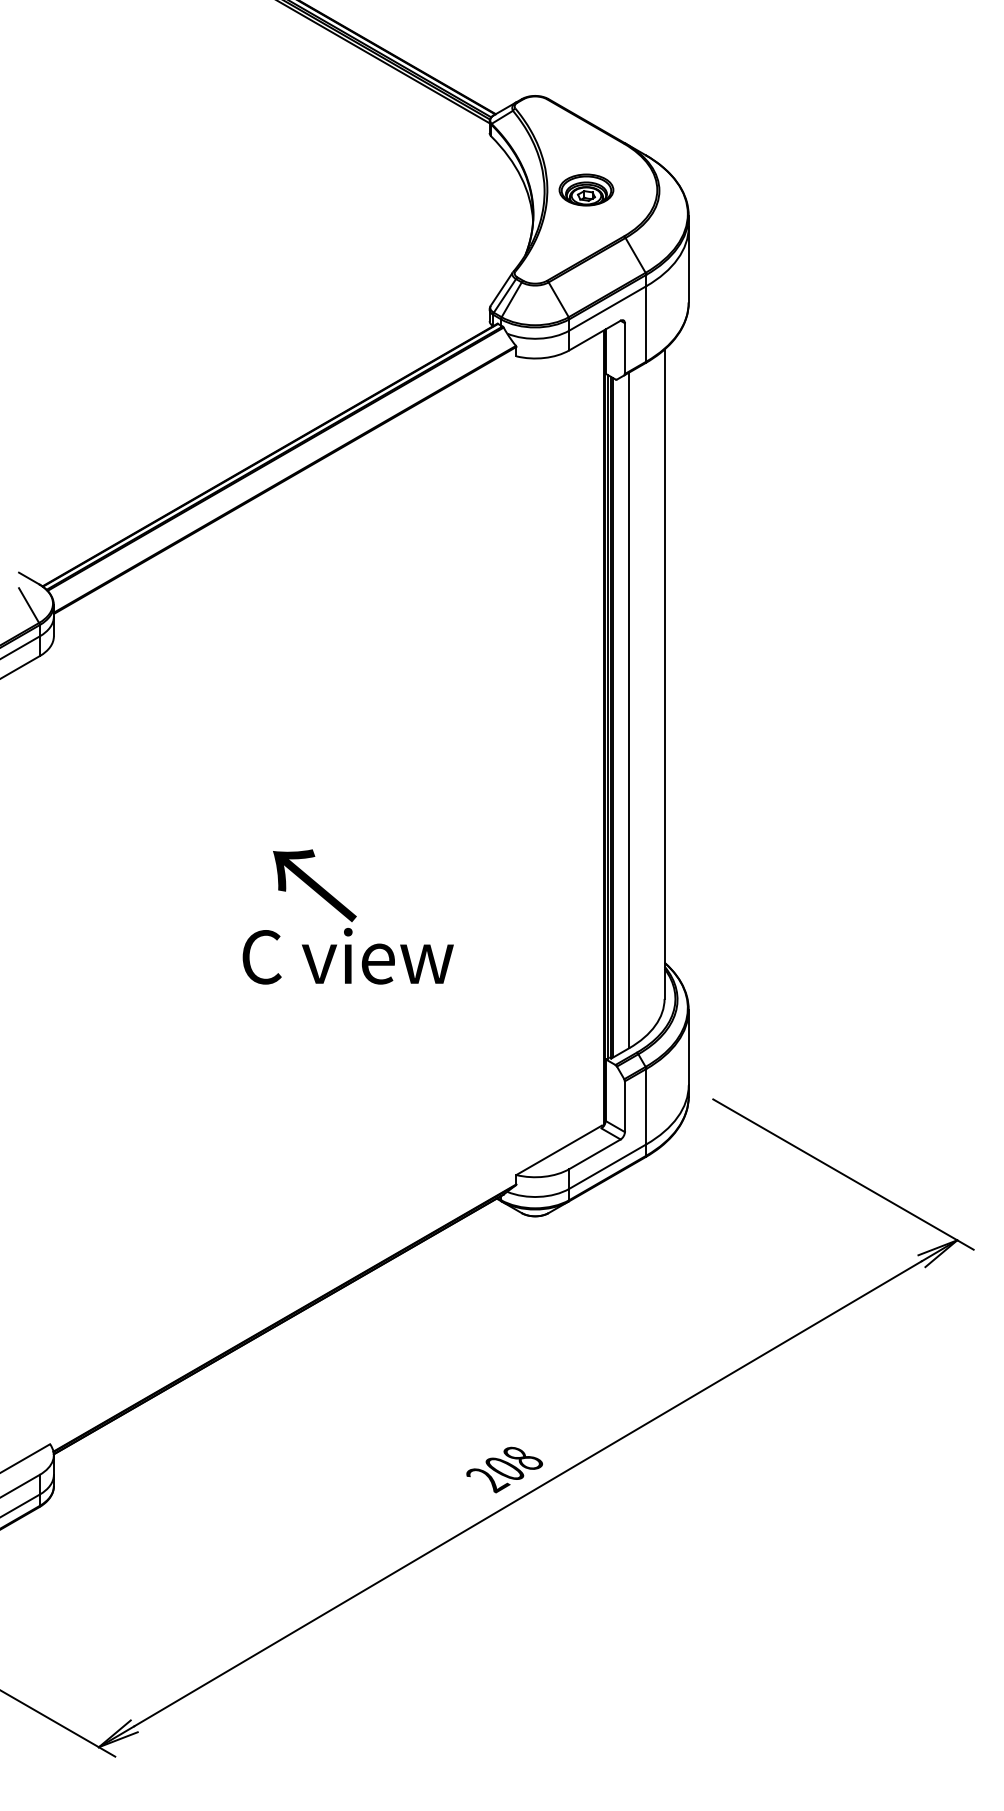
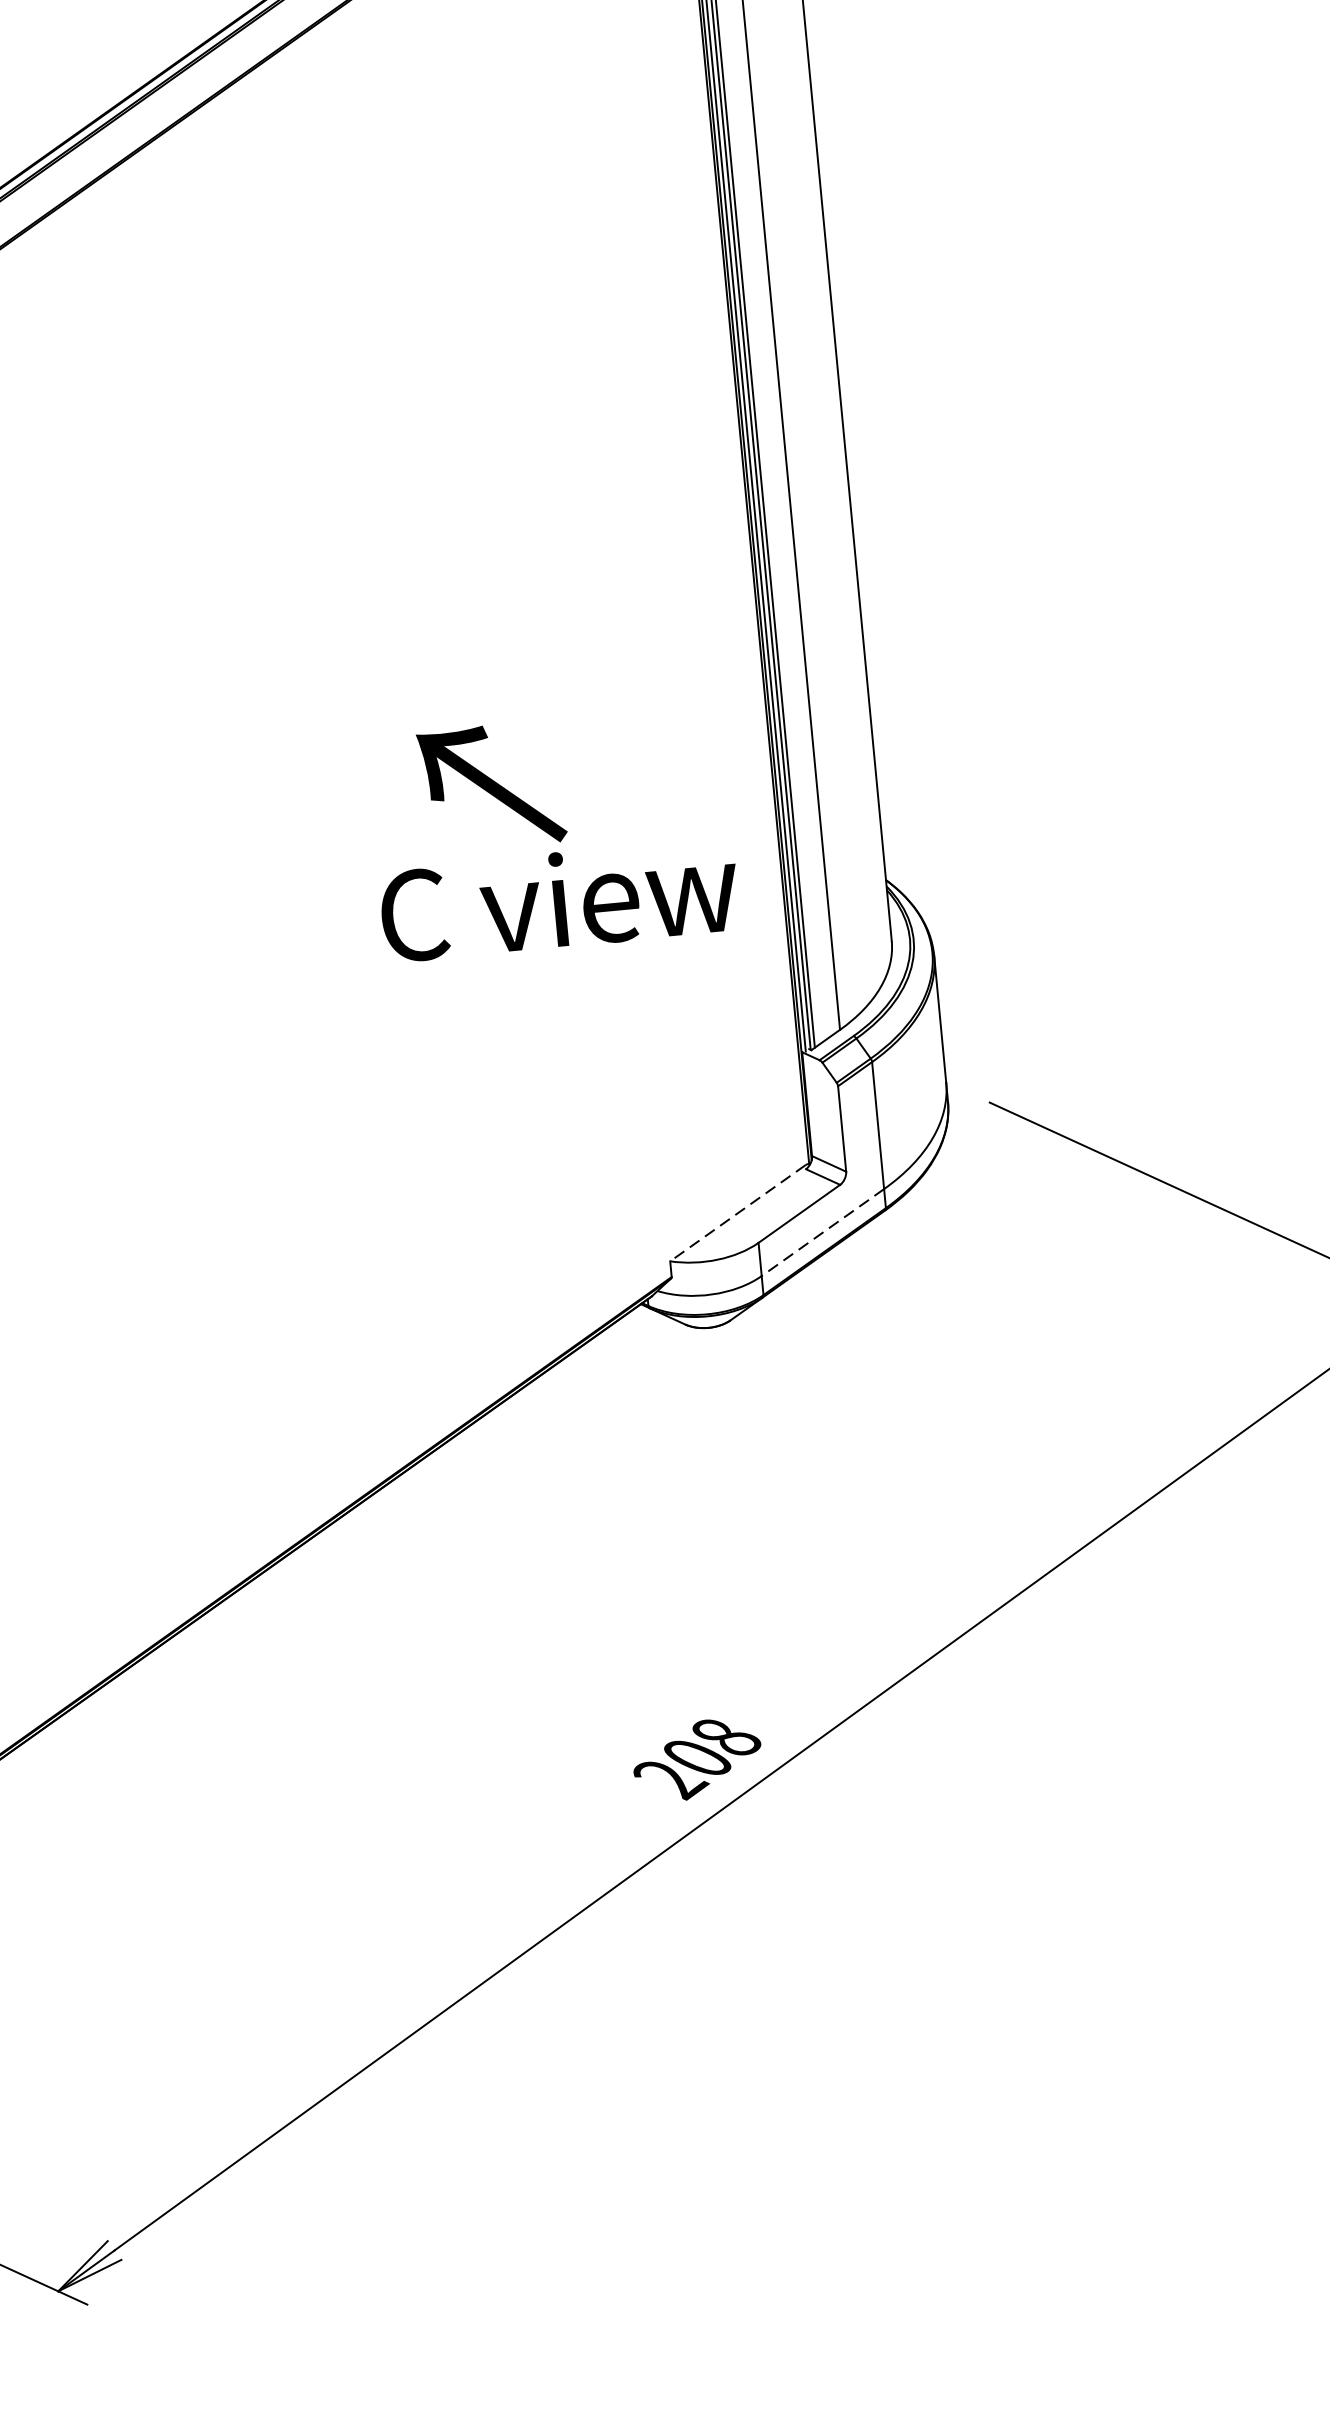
text: (347, 916) -> (551, 833), moved
line: (558, 1150) -> (737, 1213), solid -> dashed
line: (607, 1166) -> (822, 1232), solid -> dashed

